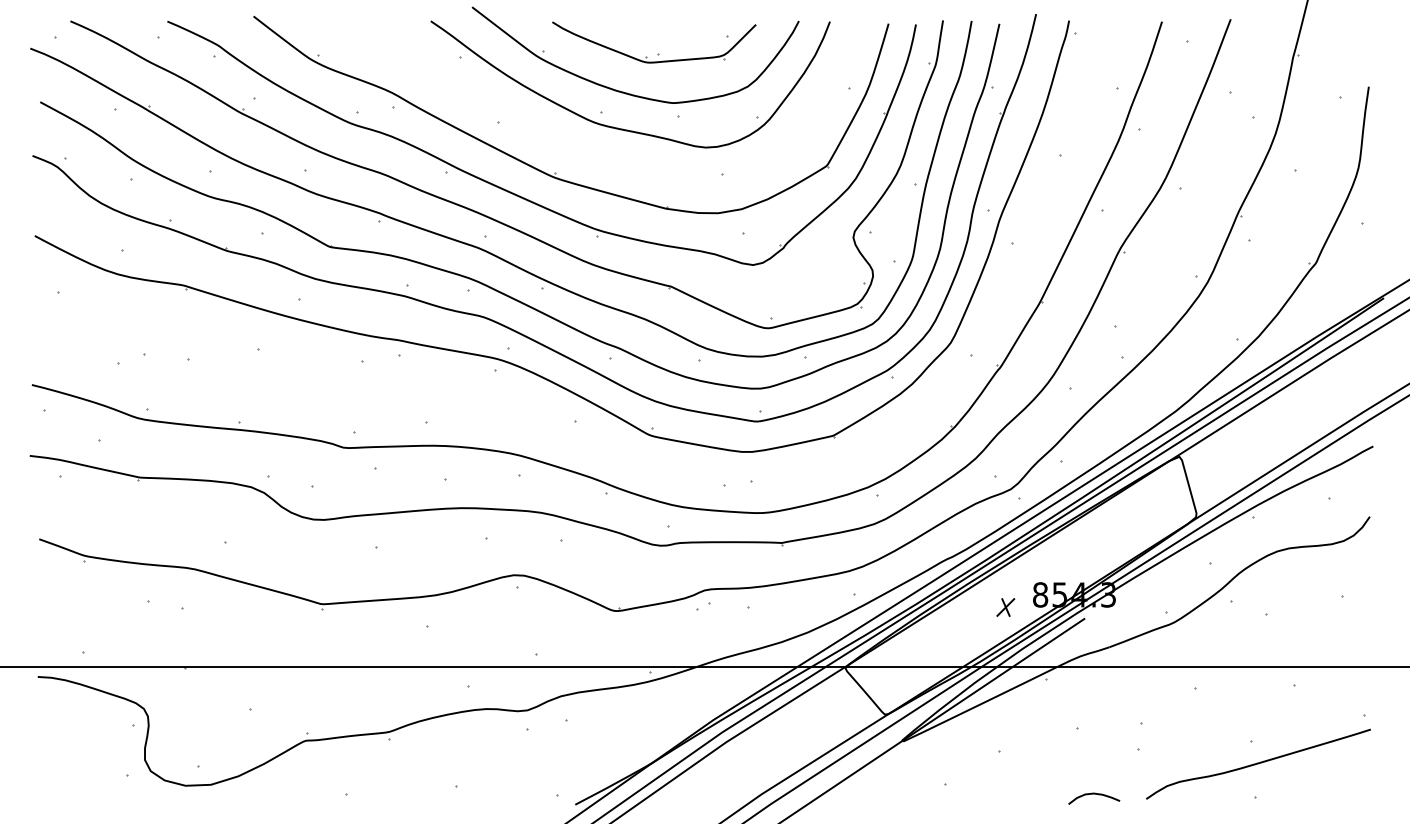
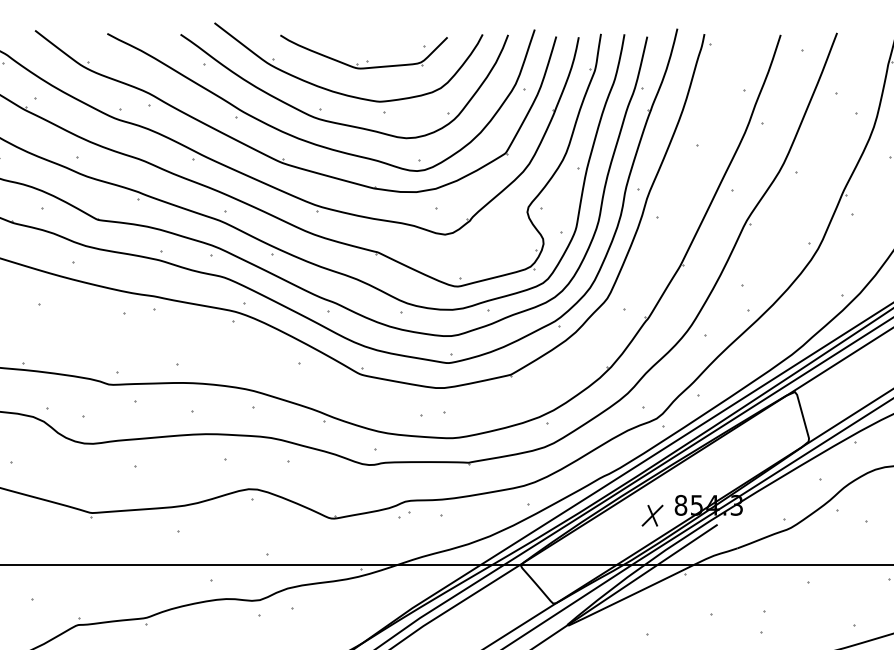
curve: (585, 150) -> (307, 140), added
part: (1005, 607) -> (652, 515), size x1.43

